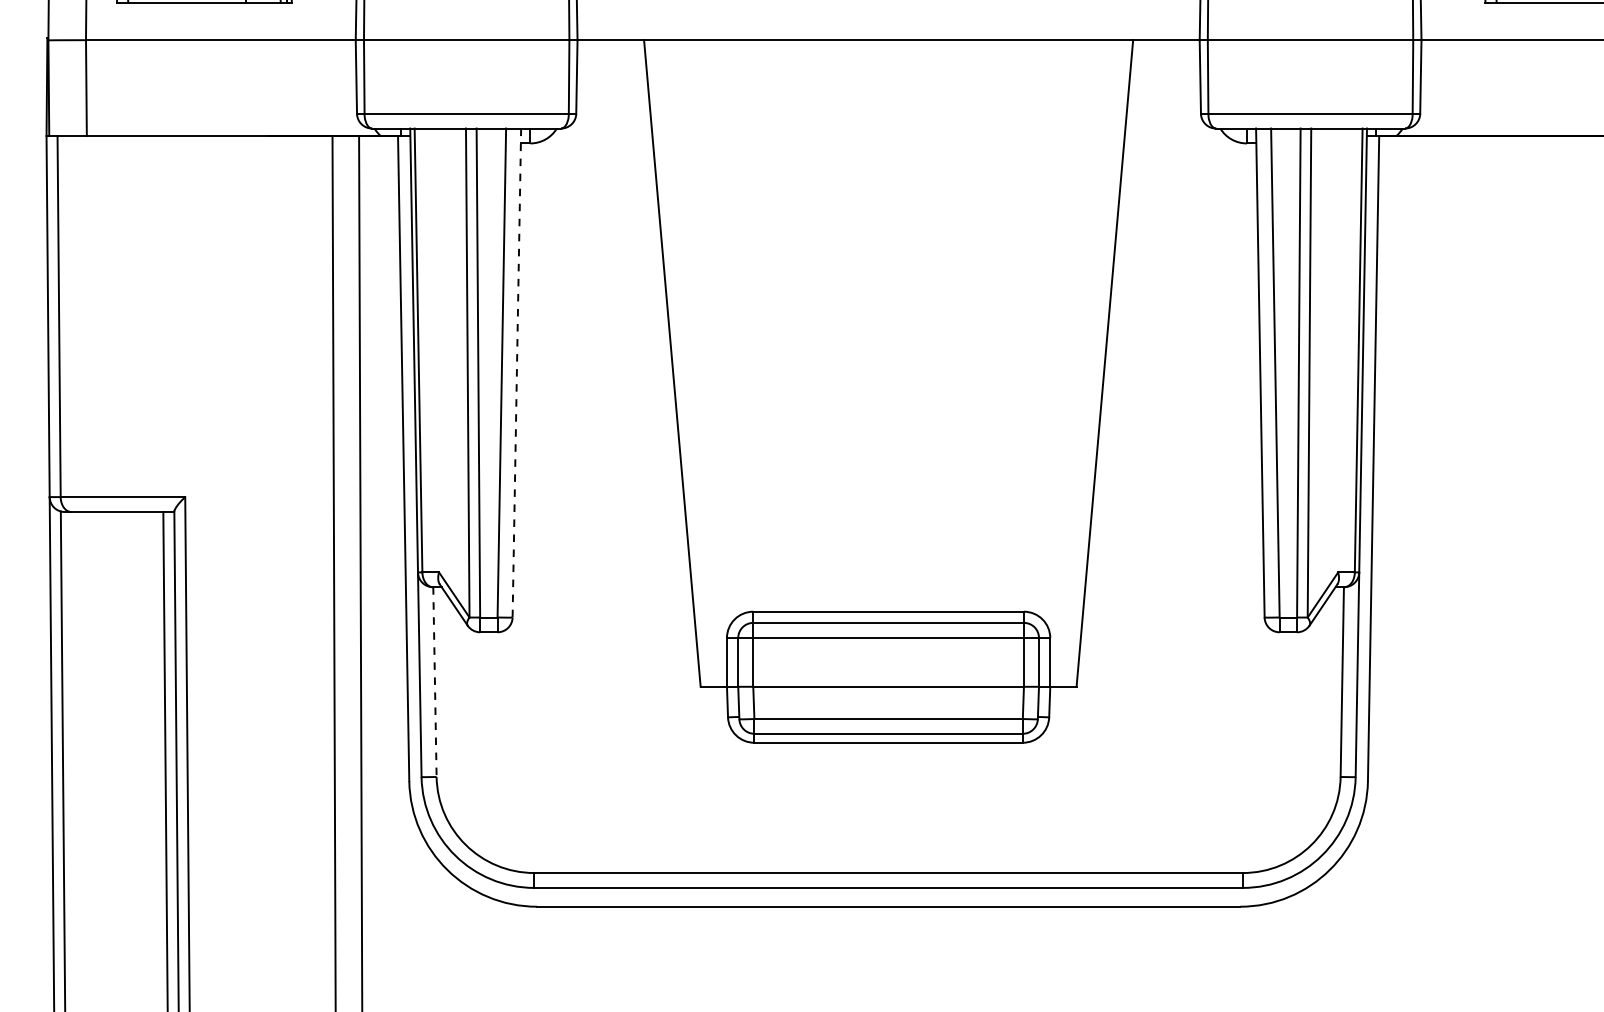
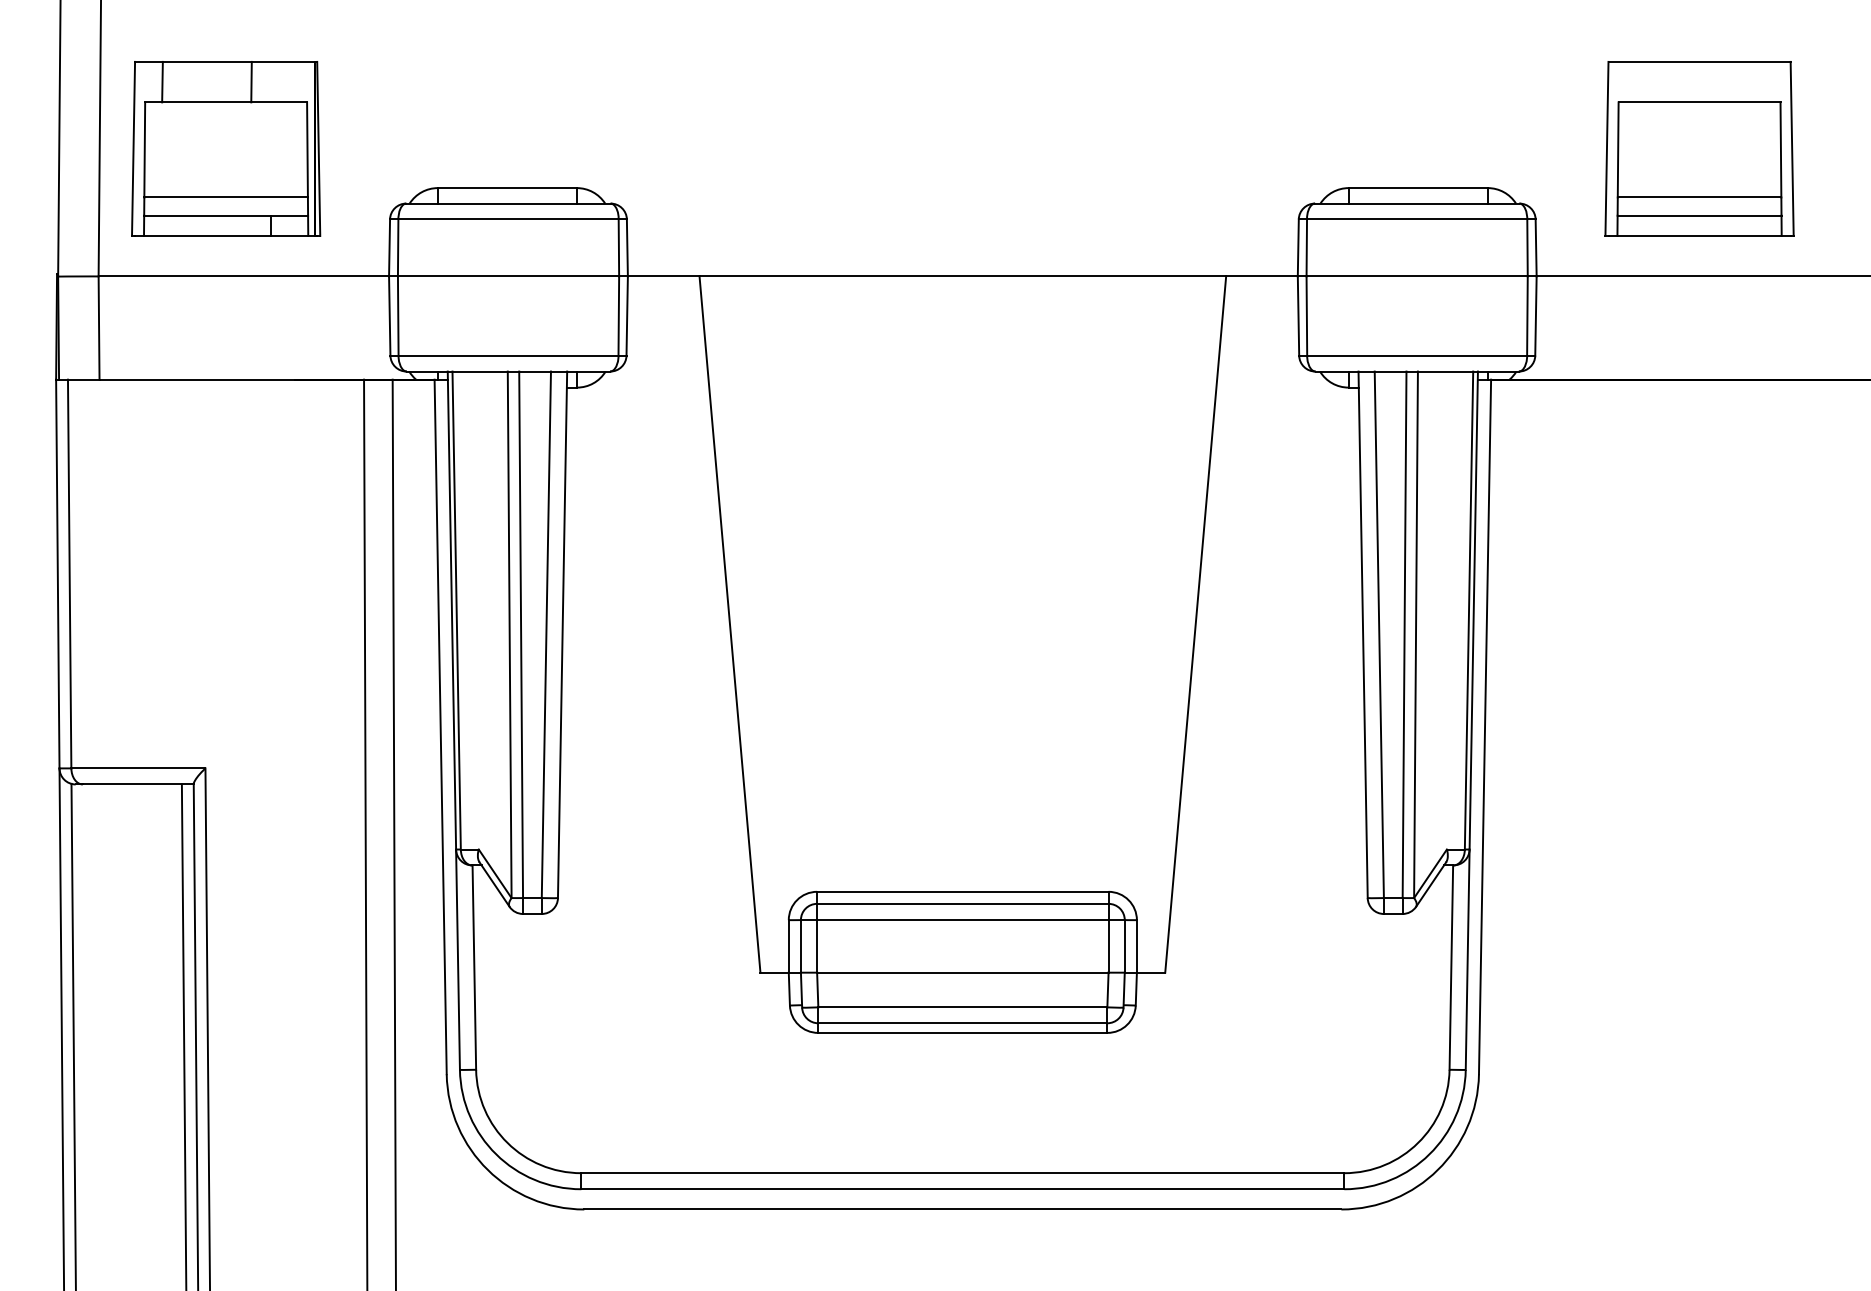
line: (516, 373) -> (562, 635), dashed -> solid
line: (435, 682) -> (474, 968), dashed -> solid

